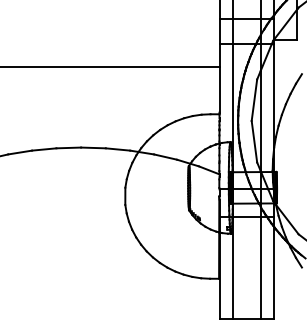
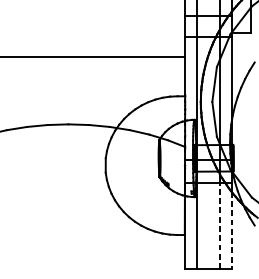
line: (260, 267) -> (219, 225), solid -> dashed
line: (274, 273) -> (231, 230), solid -> dashed

